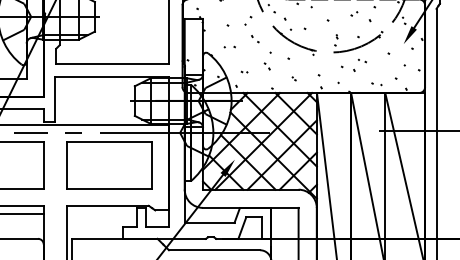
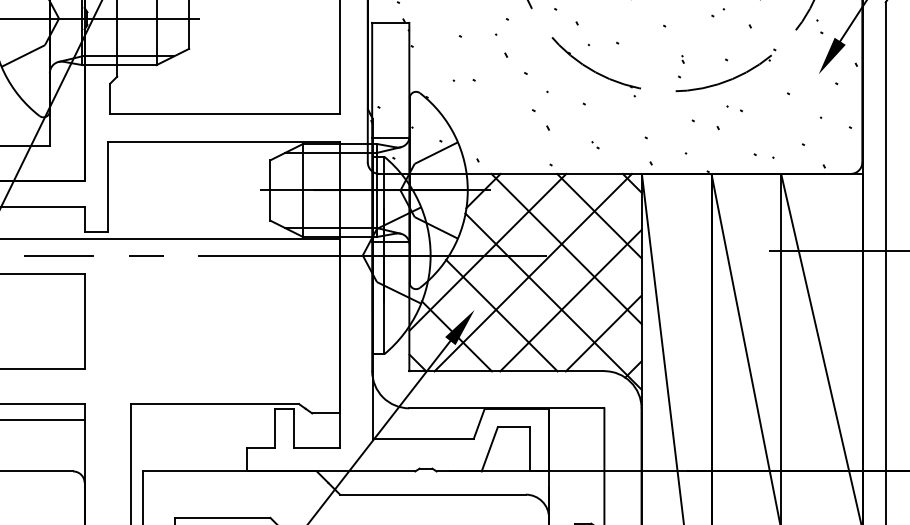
part: (255, 39) -> (516, 64), size x1.6
part: (266, 66) -> (538, 119), size x1.6
part: (244, 71) -> (494, 130), removed
part: (109, 165) -> (218, 321), removed

